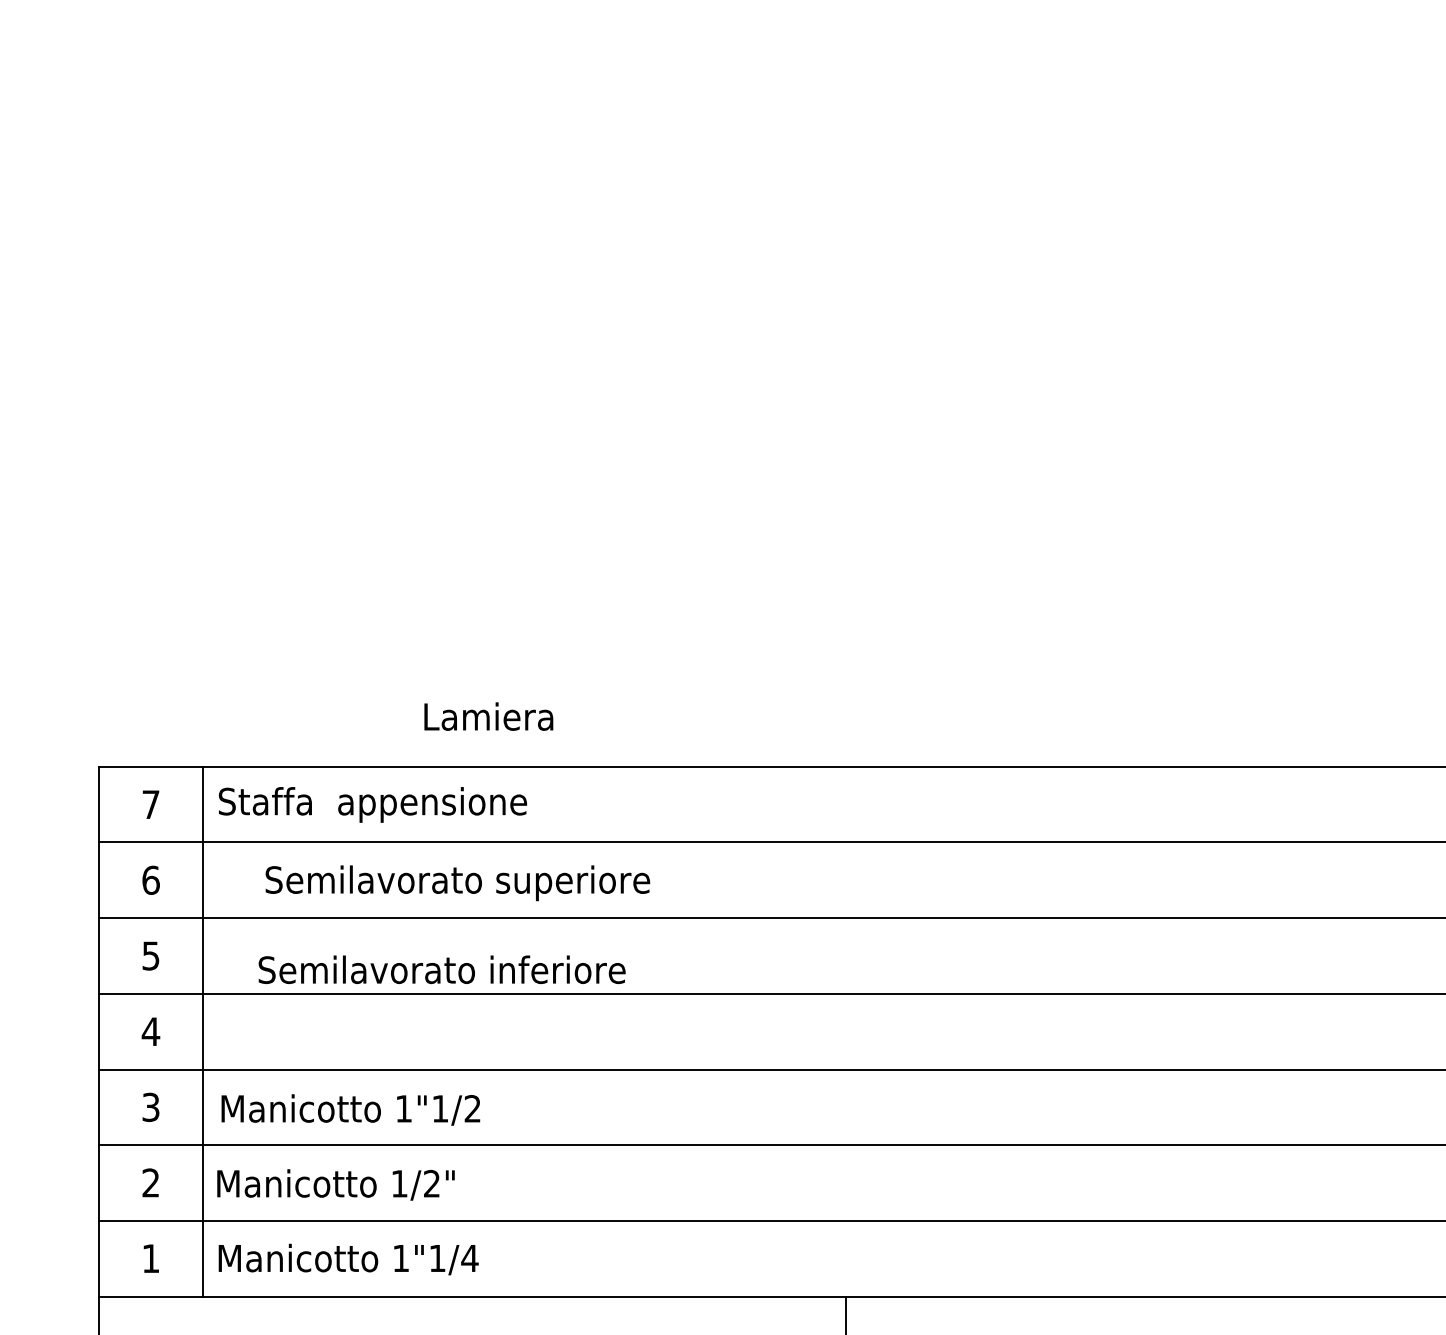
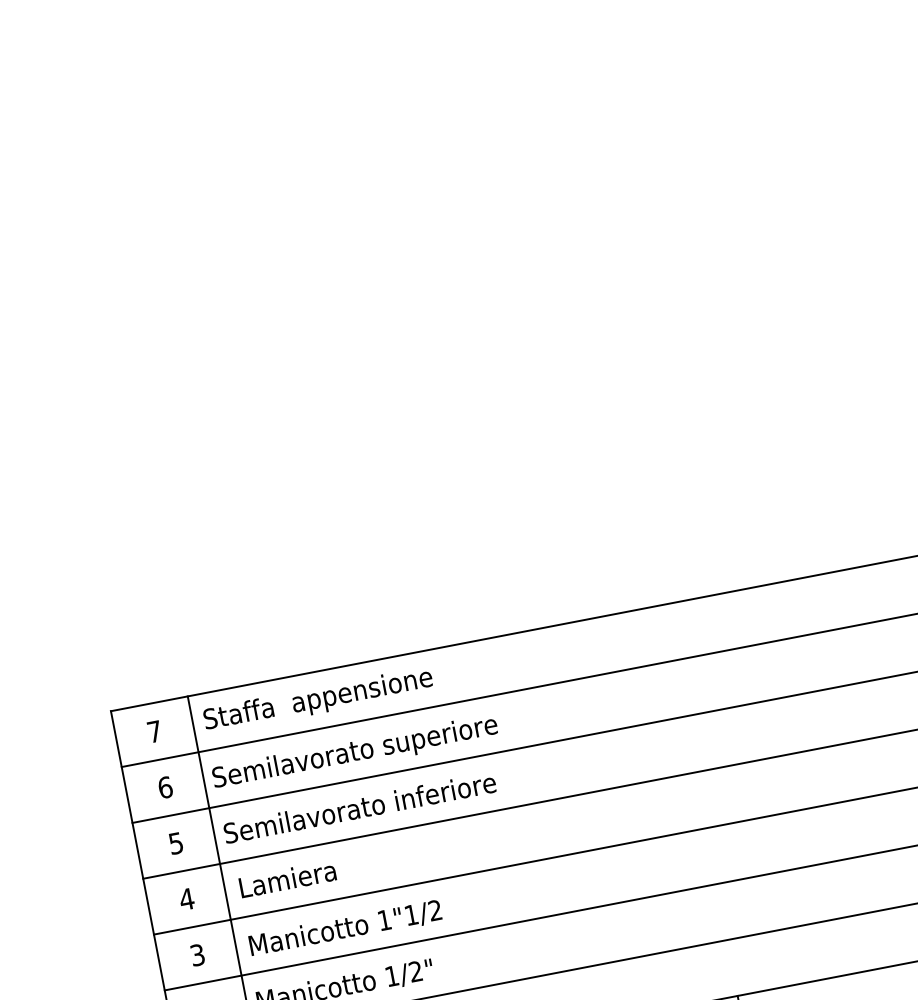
text: (488, 716) -> (287, 879), moved
text: (457, 883) -> (355, 753), moved
text: (441, 969) -> (359, 807), moved

